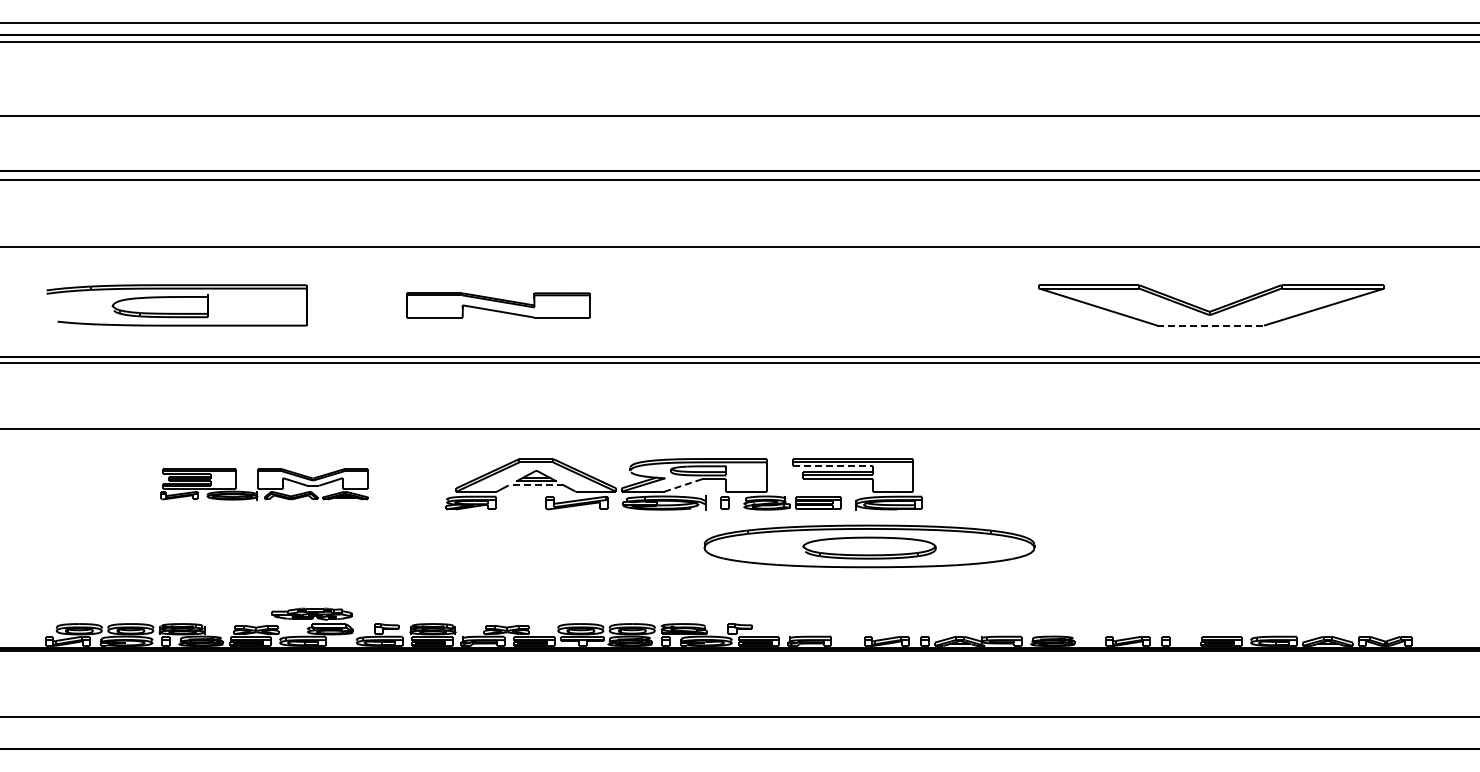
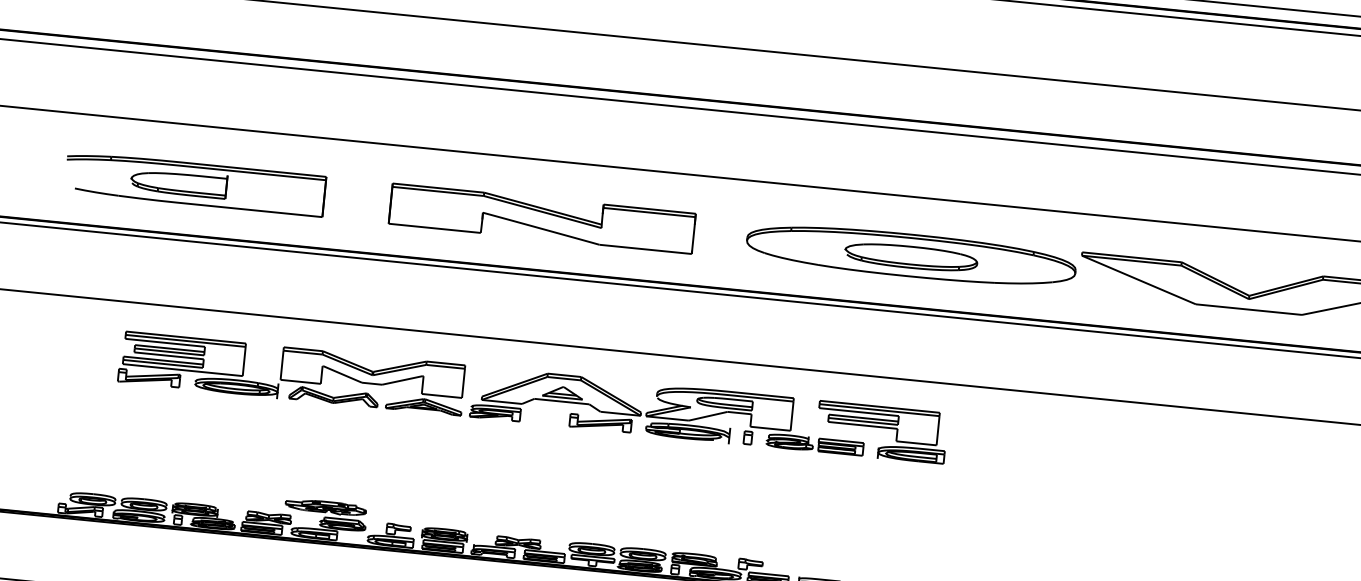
part: (176, 305) -> (194, 184), moved
part: (498, 305) -> (542, 218), size x1.67
line: (1210, 325) -> (1248, 309), dashed -> solid
line: (833, 466) -> (859, 412), dashed -> solid
part: (264, 484) -> (291, 373), size x1.67
line: (536, 485) -> (562, 401), dashed -> solid
line: (683, 485) -> (708, 416), dashed -> solid
part: (869, 546) -> (911, 255), moved

